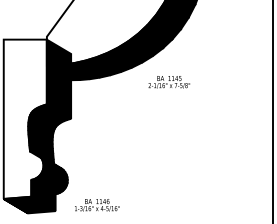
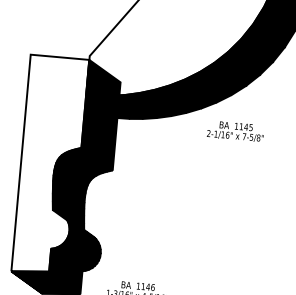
text: (168, 82) -> (234, 131), moved

